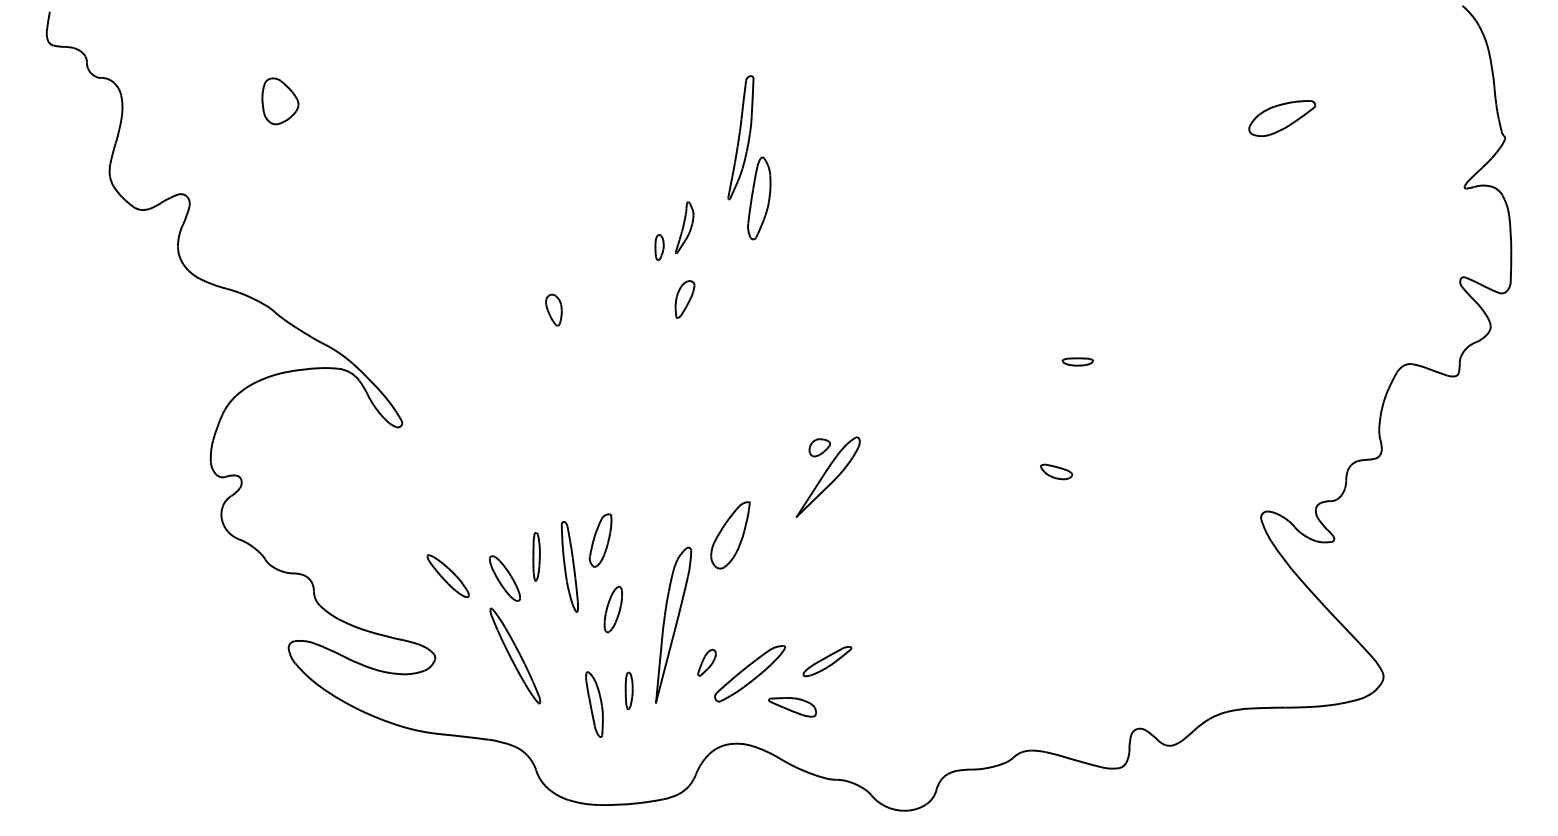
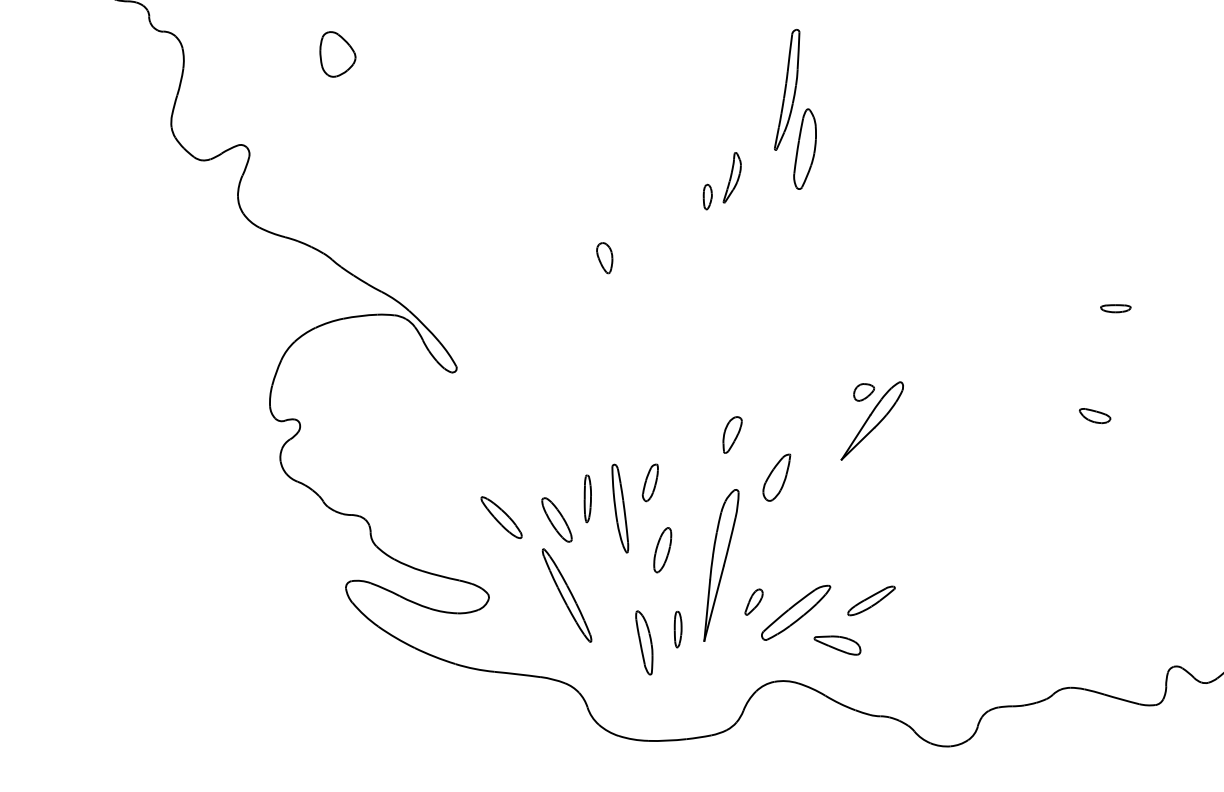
part: (684, 299) -> (732, 435), moved
part: (729, 534) -> (776, 477), size x0.71
part: (600, 540) -> (650, 482), size x0.71

